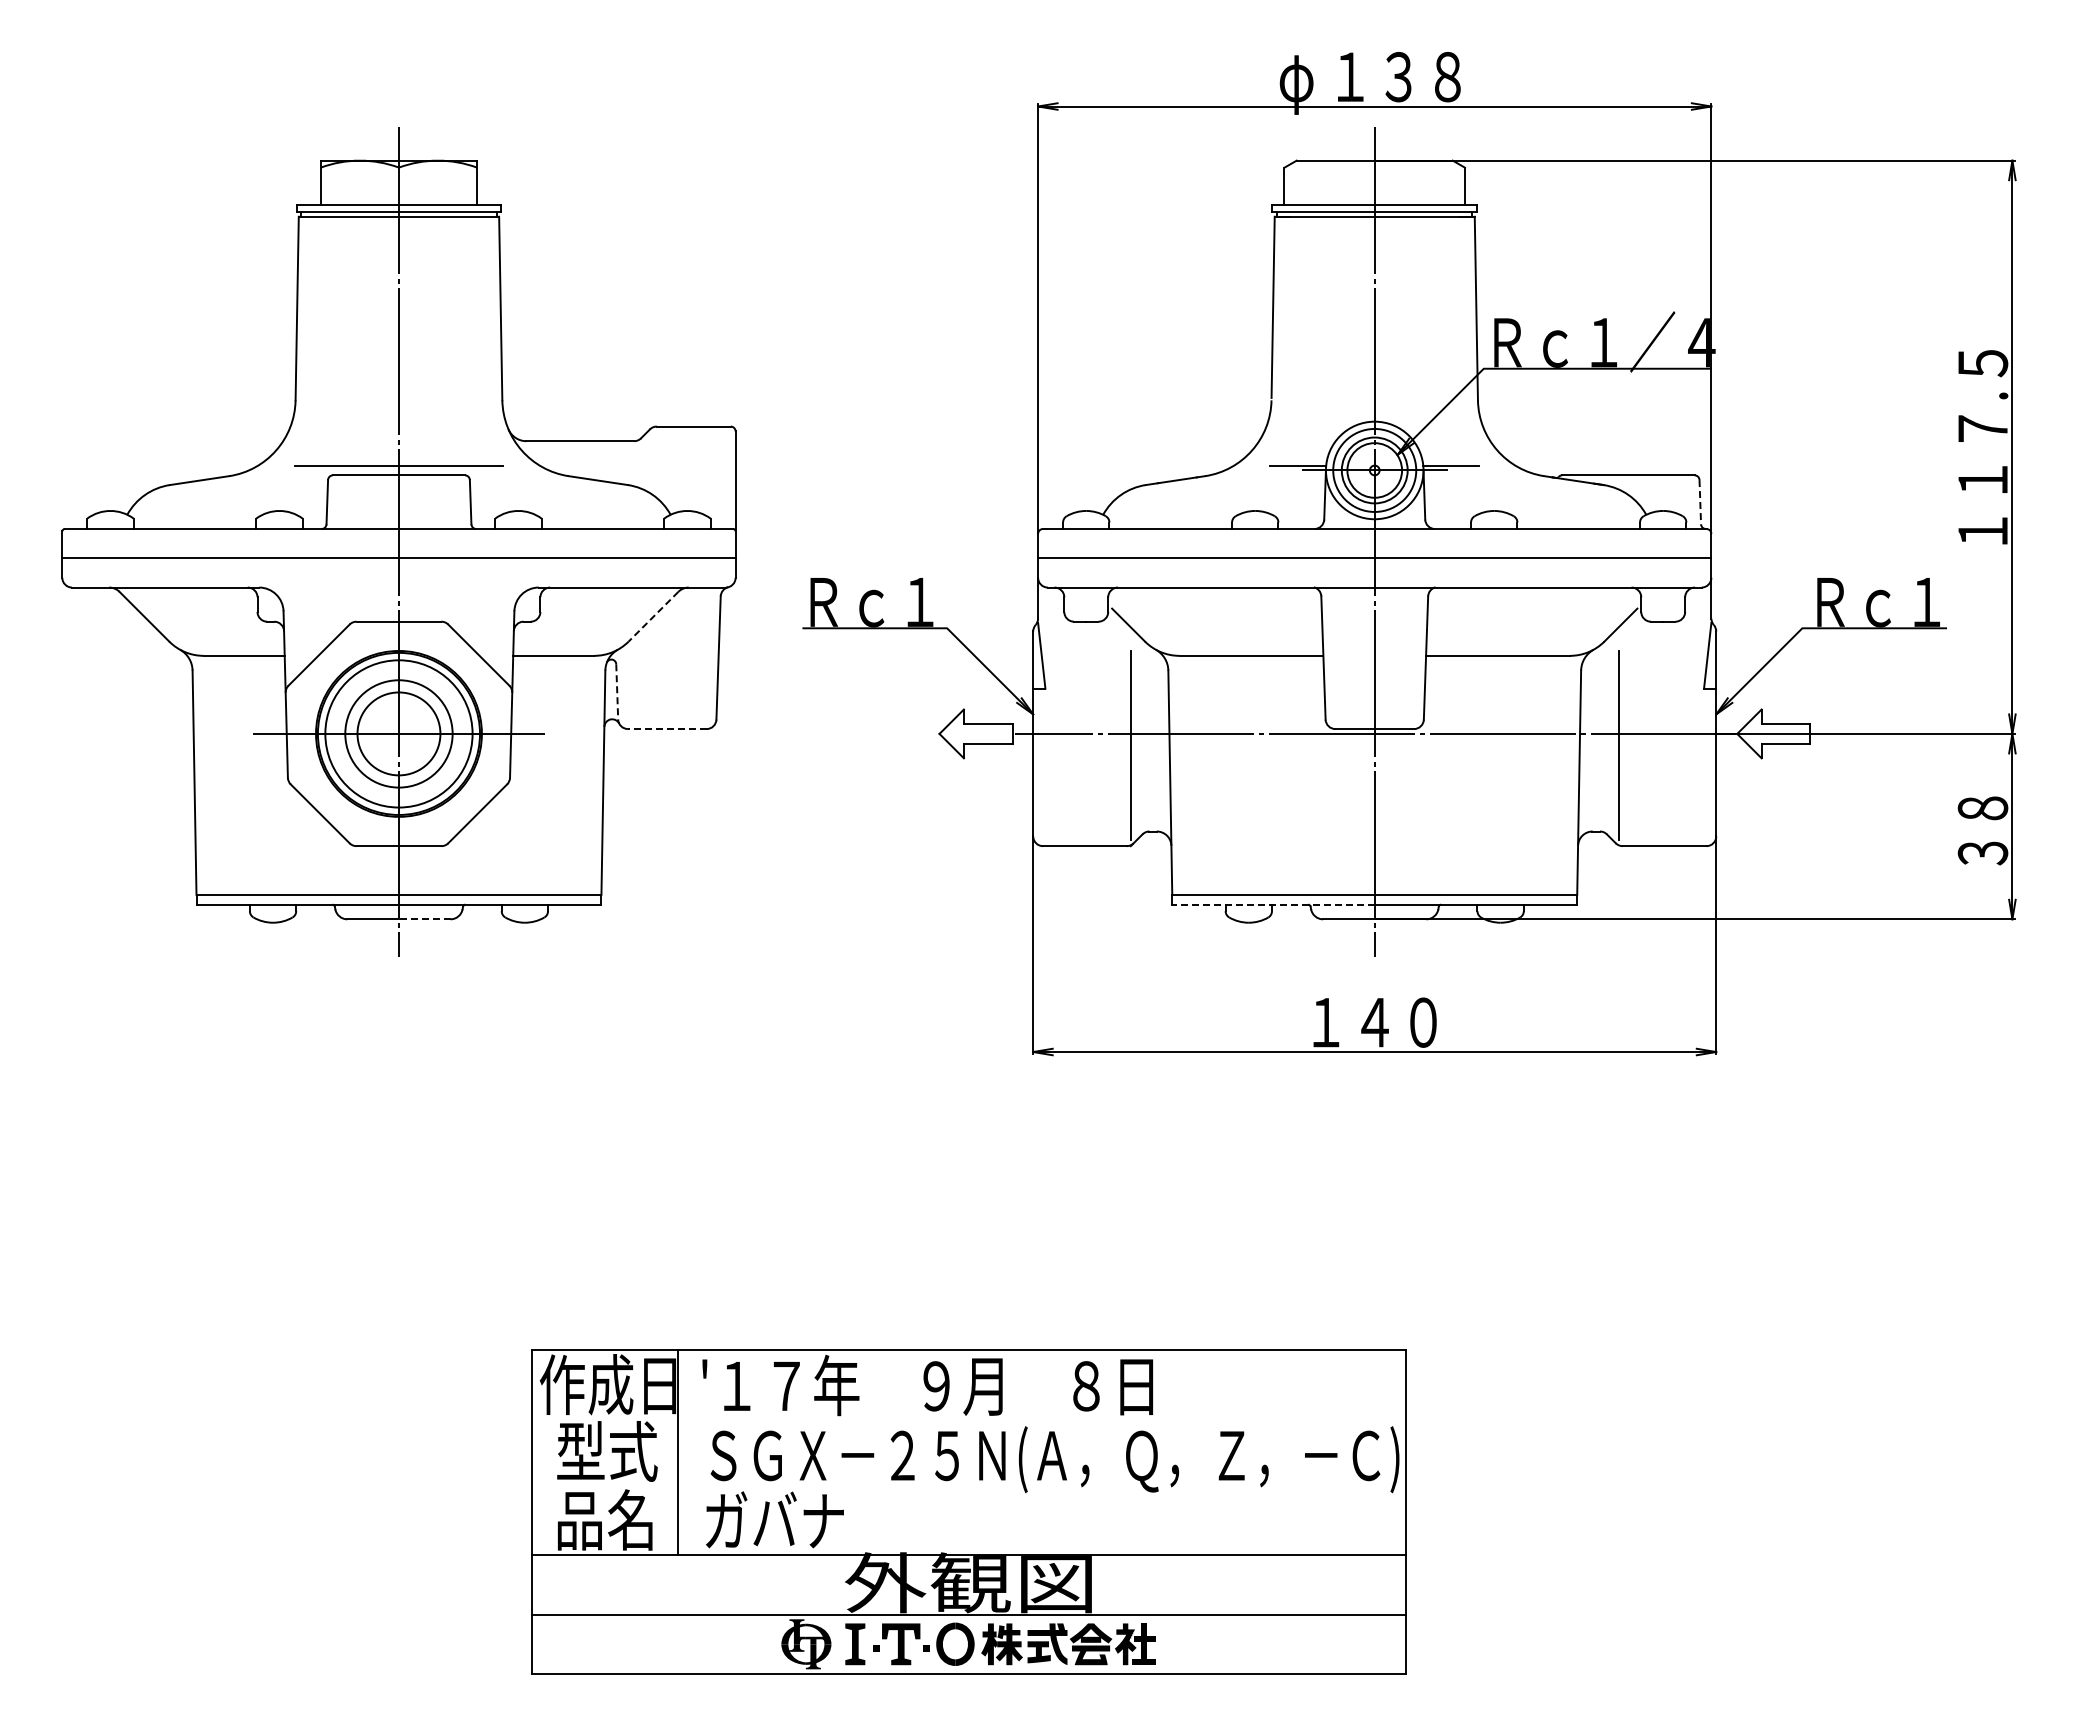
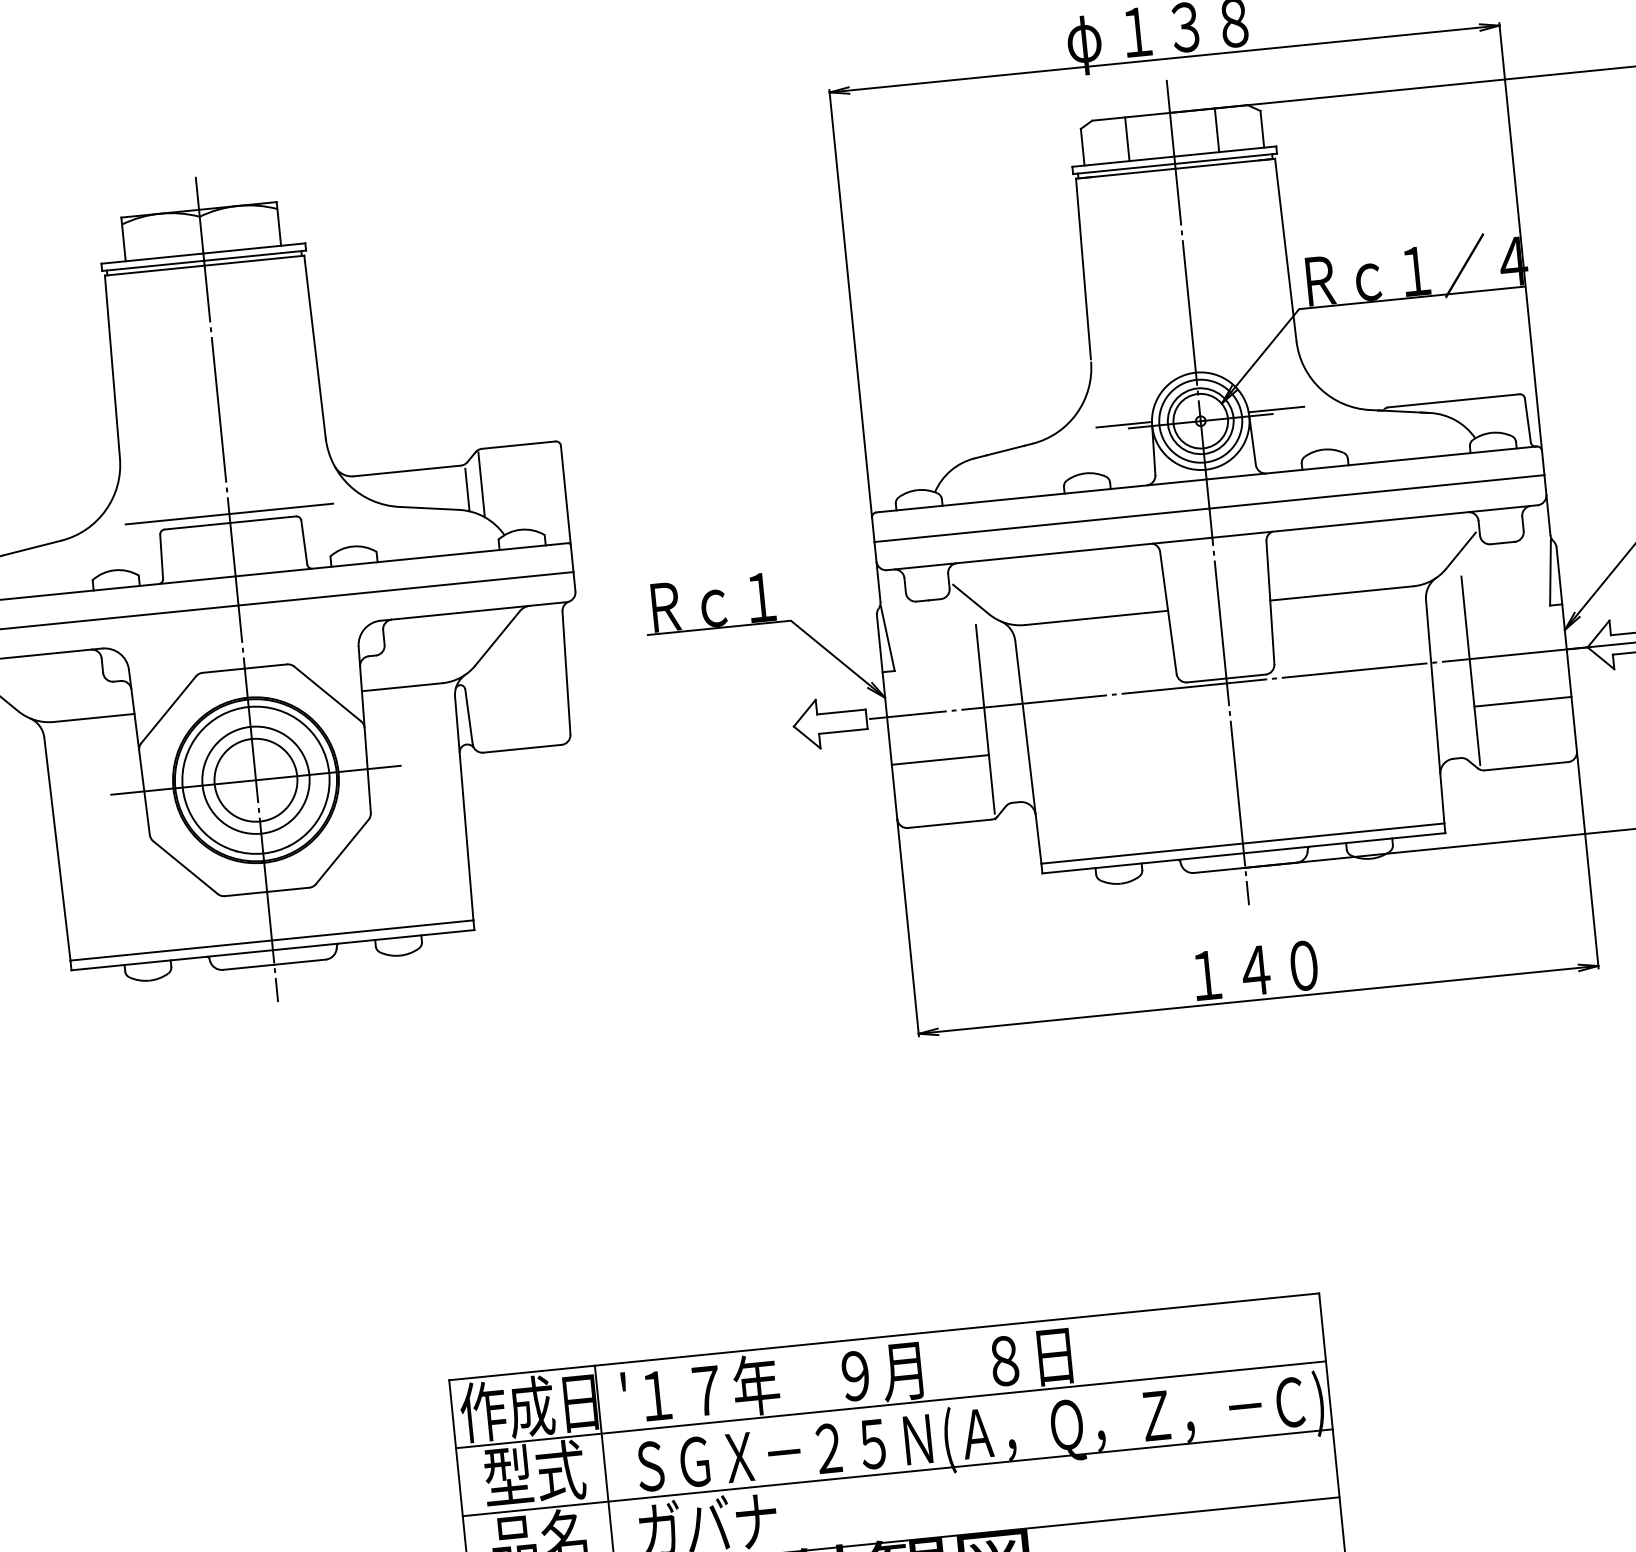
line: (1329, 182) -> (1127, 139), added
line: (1419, 182) -> (1216, 130), added
line: (652, 461) -> (481, 484), added
line: (638, 465) -> (467, 489), added
line: (1700, 502) -> (1528, 420), dashed -> solid
line: (653, 617) -> (497, 639), dashed -> solid
line: (617, 691) -> (469, 716), dashed -> solid
line: (666, 729) -> (521, 749), dashed -> solid
line: (1081, 781) -> (939, 759), added
line: (1667, 781) -> (1522, 701), added
line: (1273, 904) -> (1143, 863), dashed -> solid
line: (424, 919) -> (299, 962), dashed -> solid
line: (968, 1418) -> (890, 1404), added
line: (968, 1486) -> (897, 1472), added

